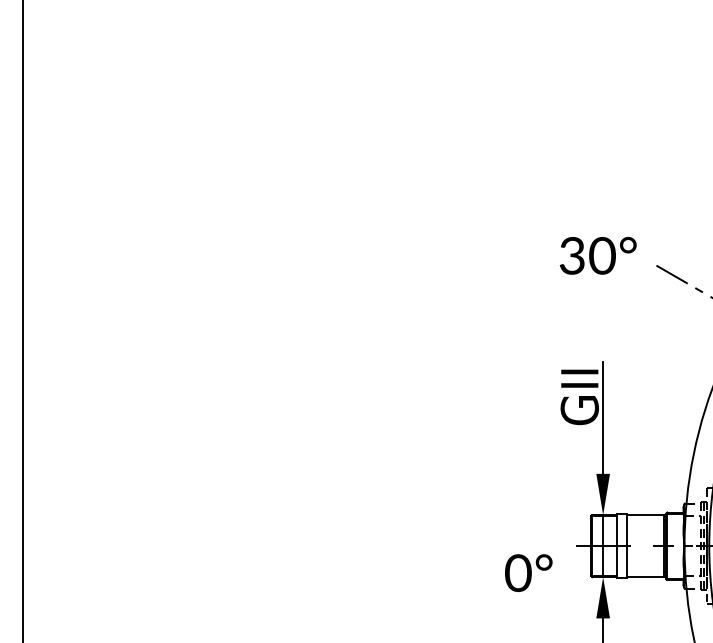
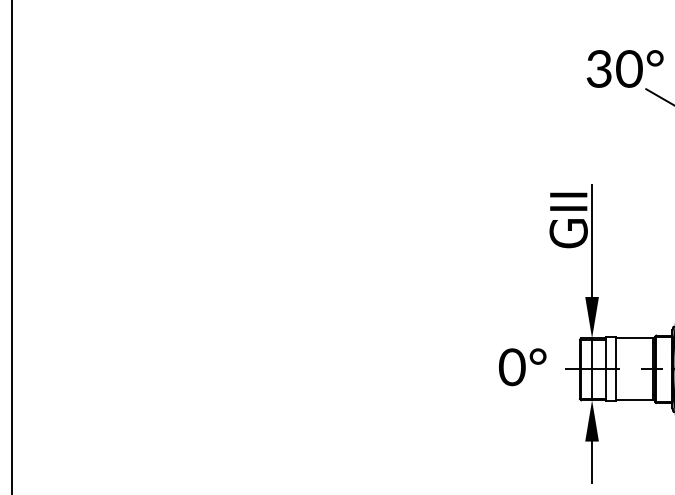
text: (597, 255) -> (624, 68), moved
text: (528, 572) -> (522, 366), moved

